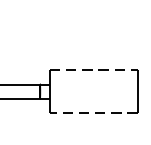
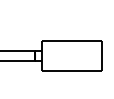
line: (93, 70) -> (71, 41), dashed -> solid
line: (93, 112) -> (71, 70), dashed -> solid

